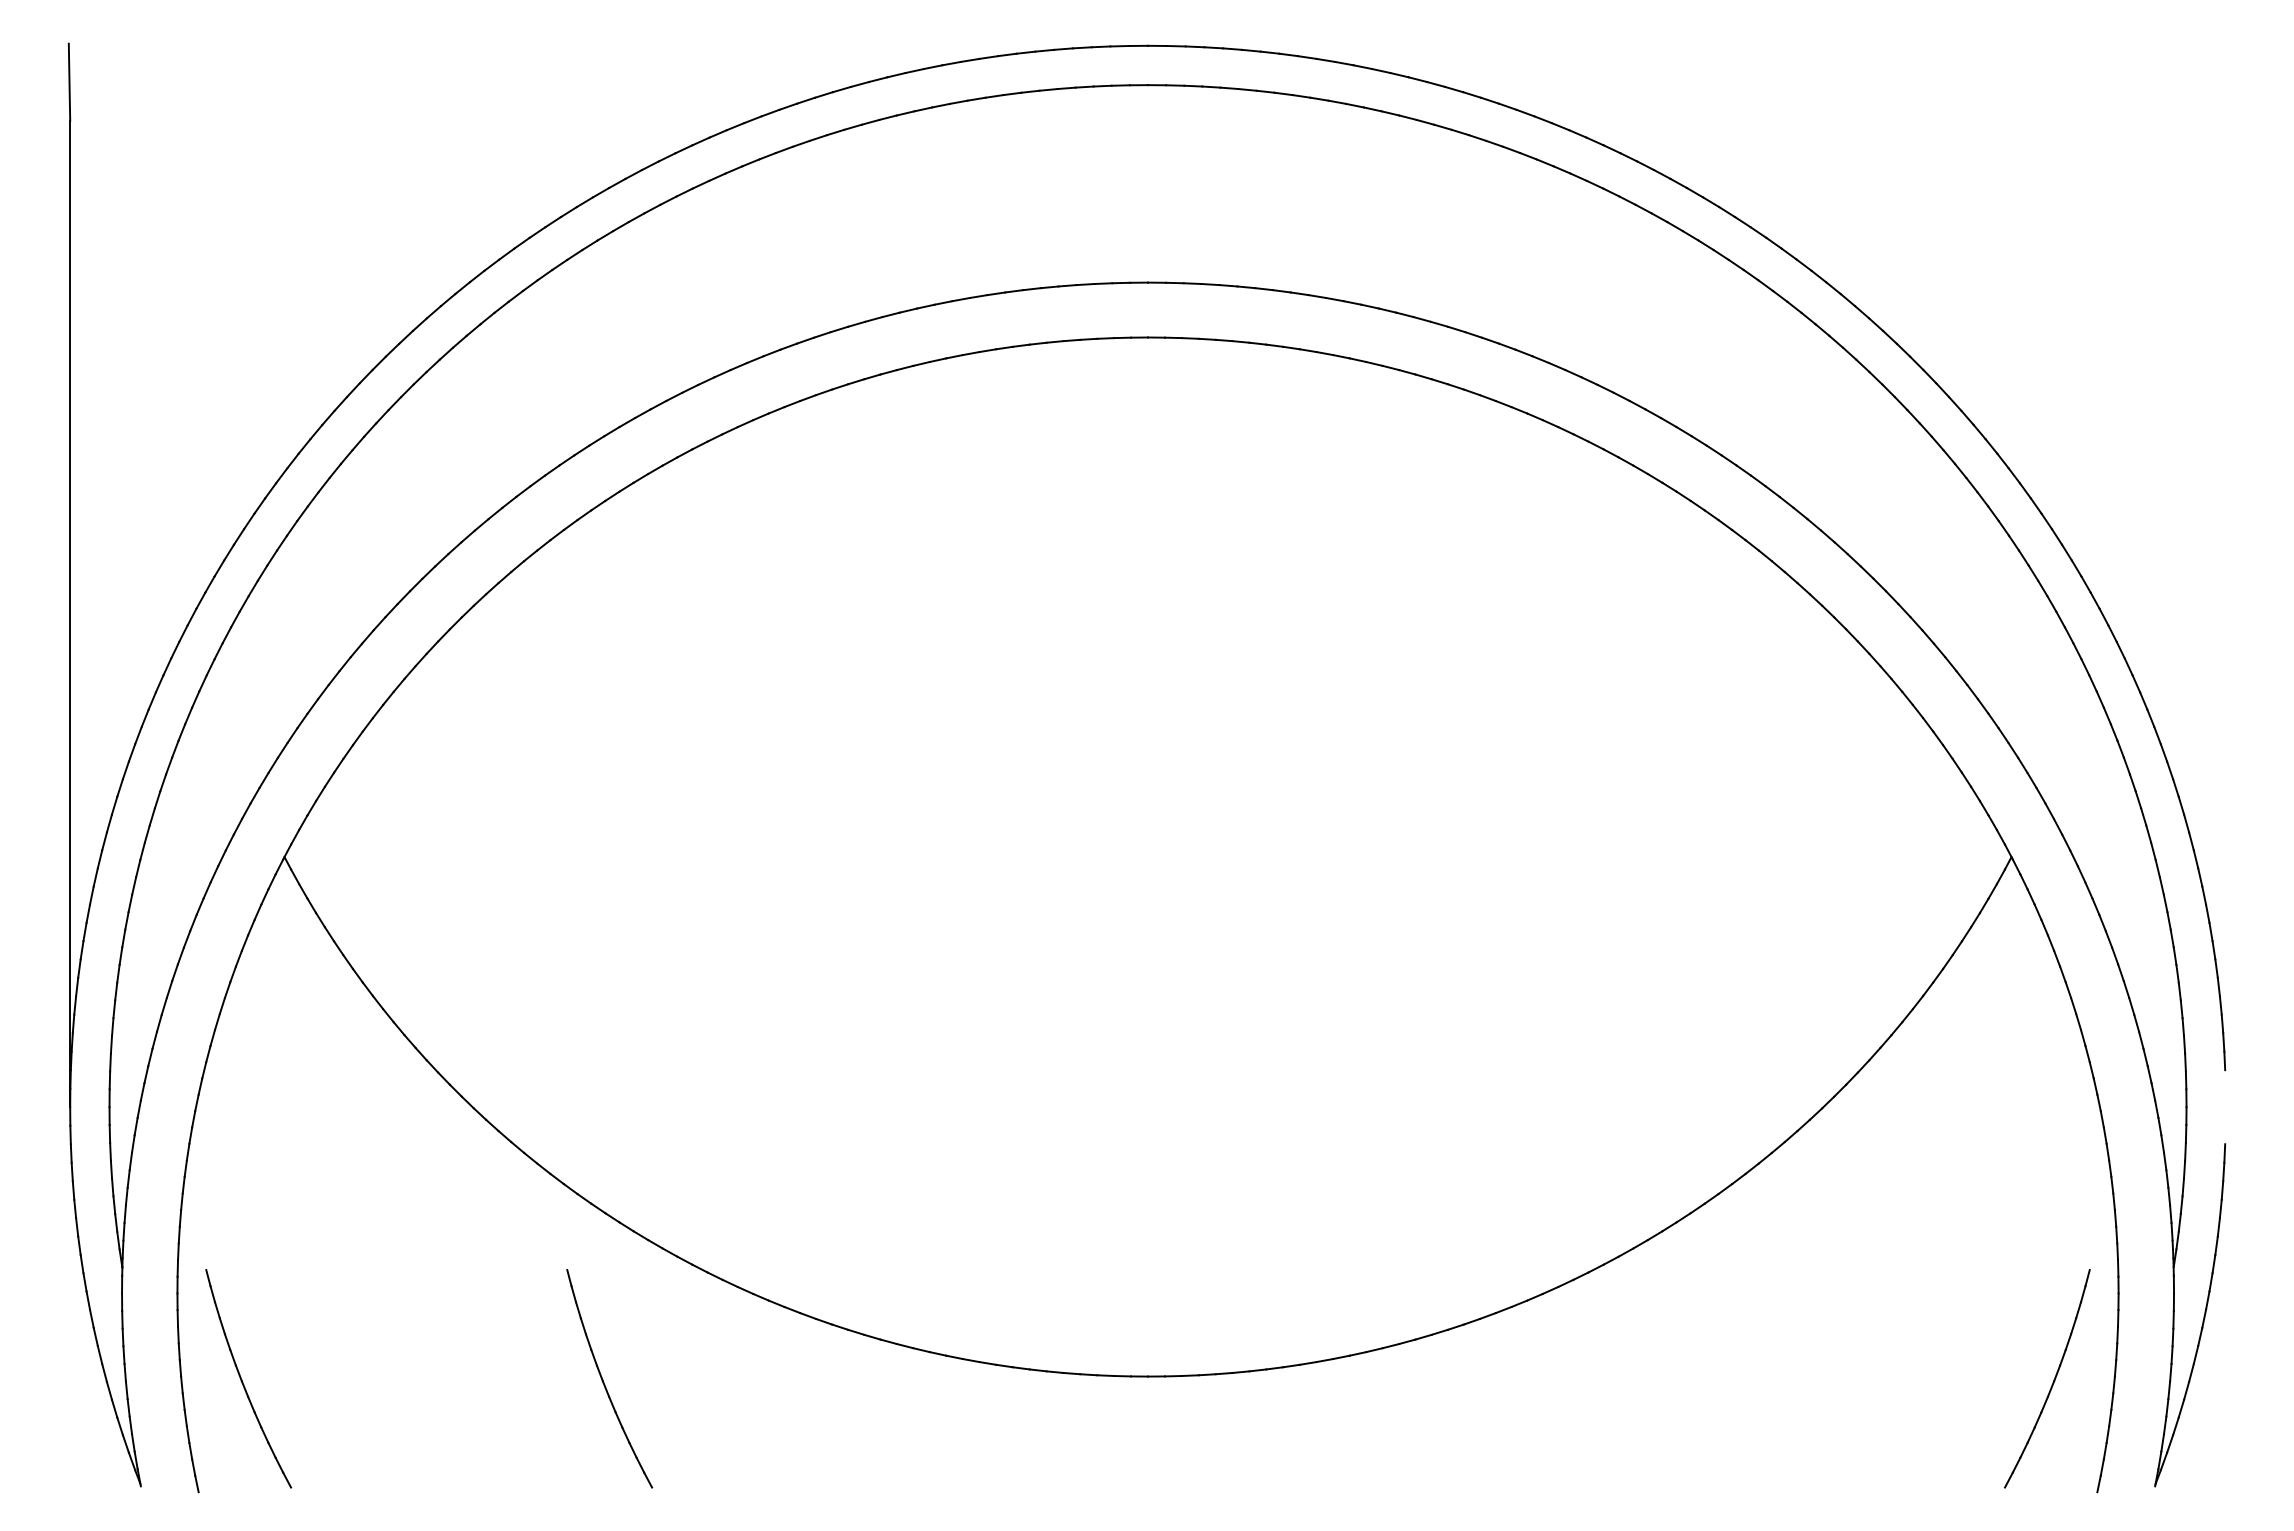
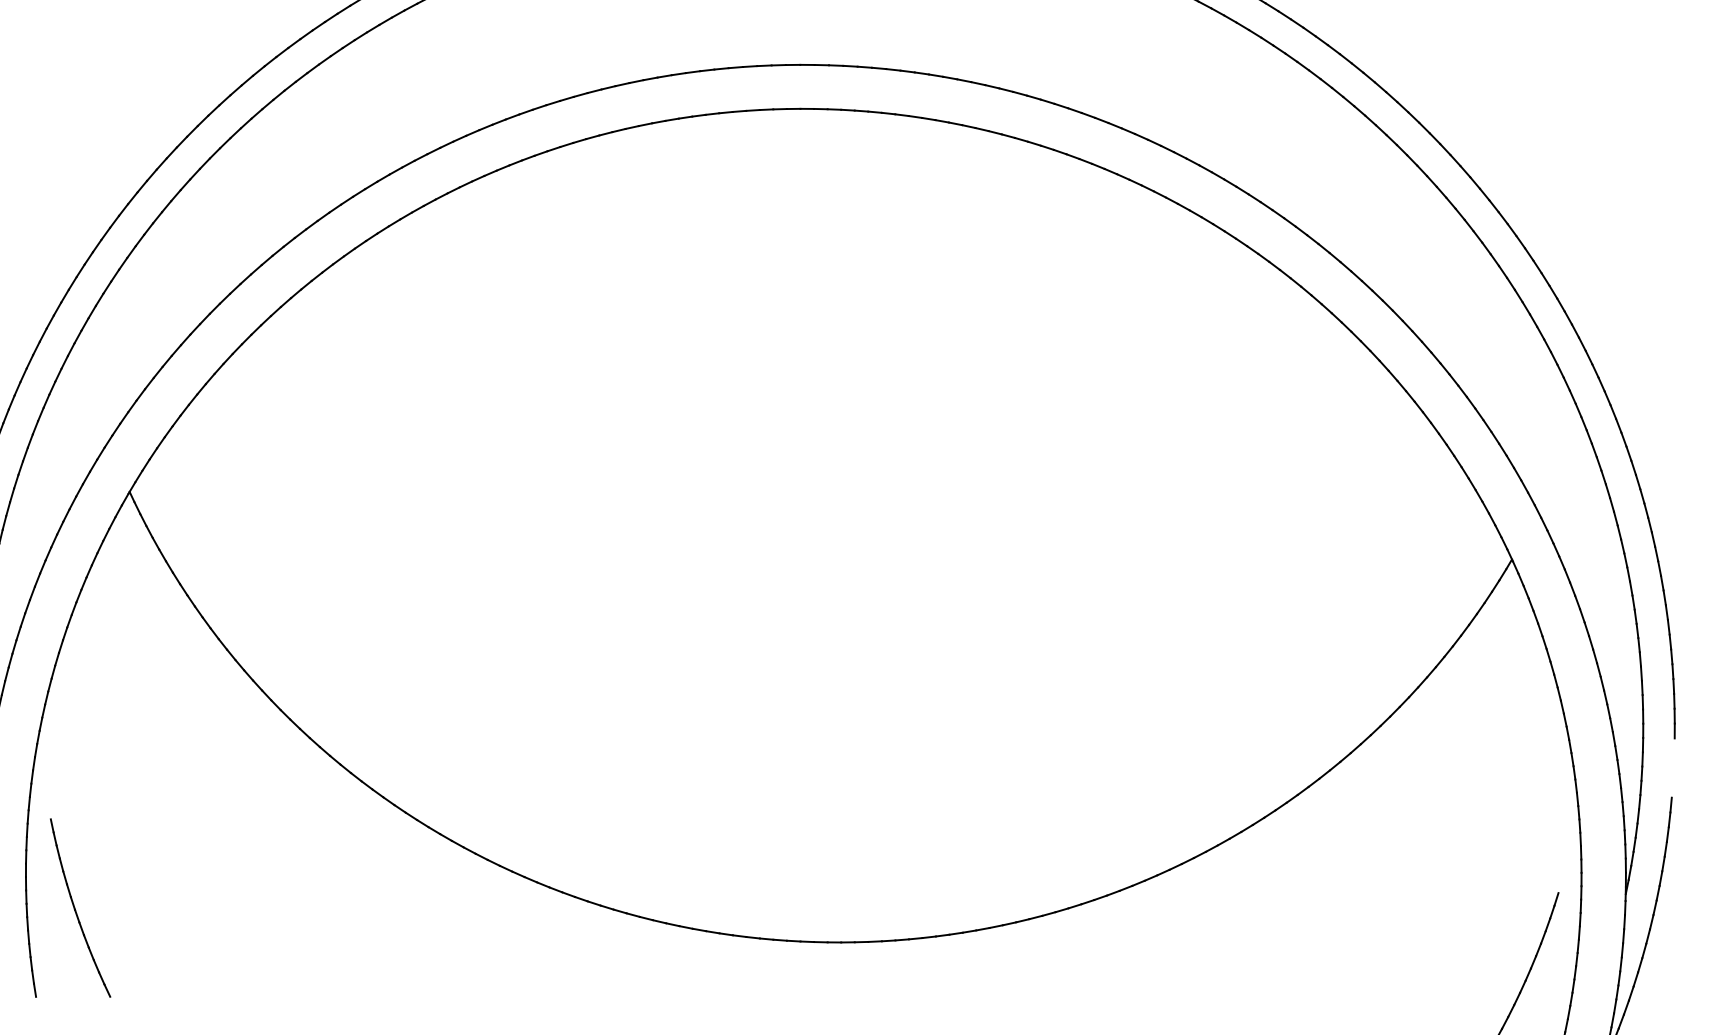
part: (603, 1379) -> (364, 922), removed

